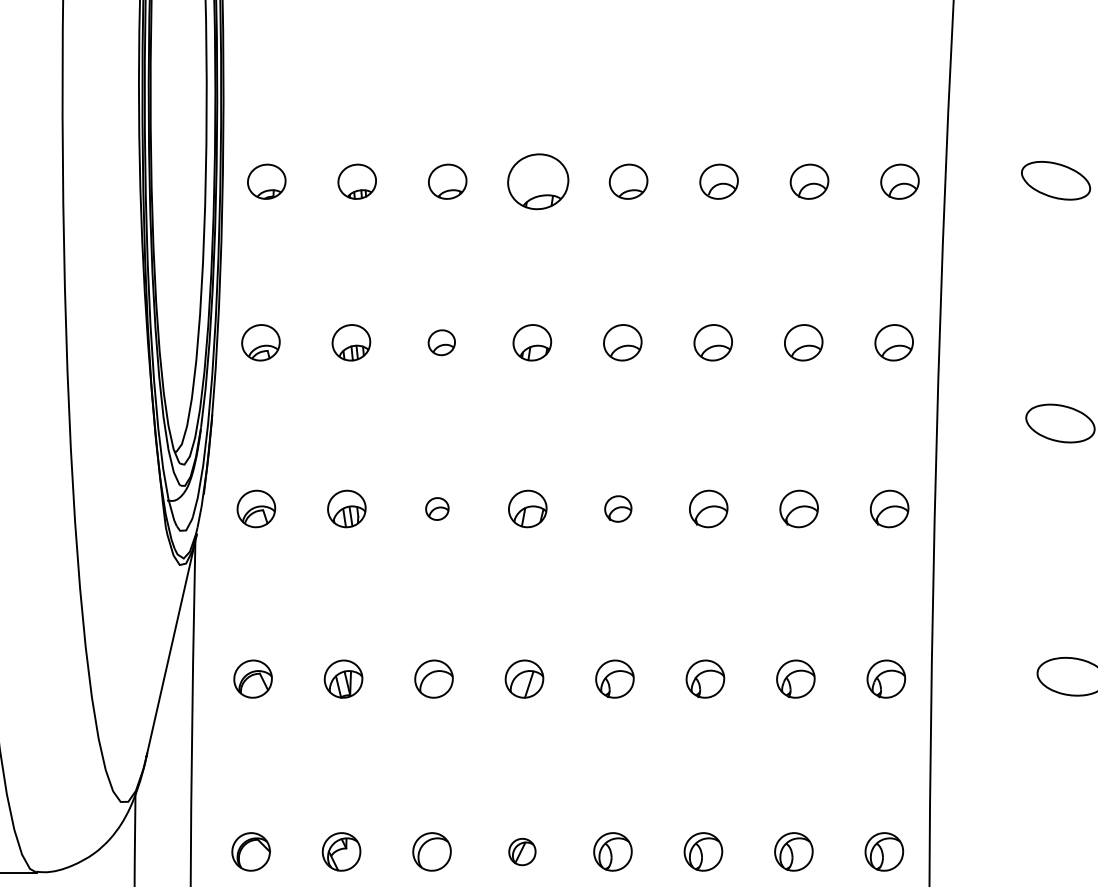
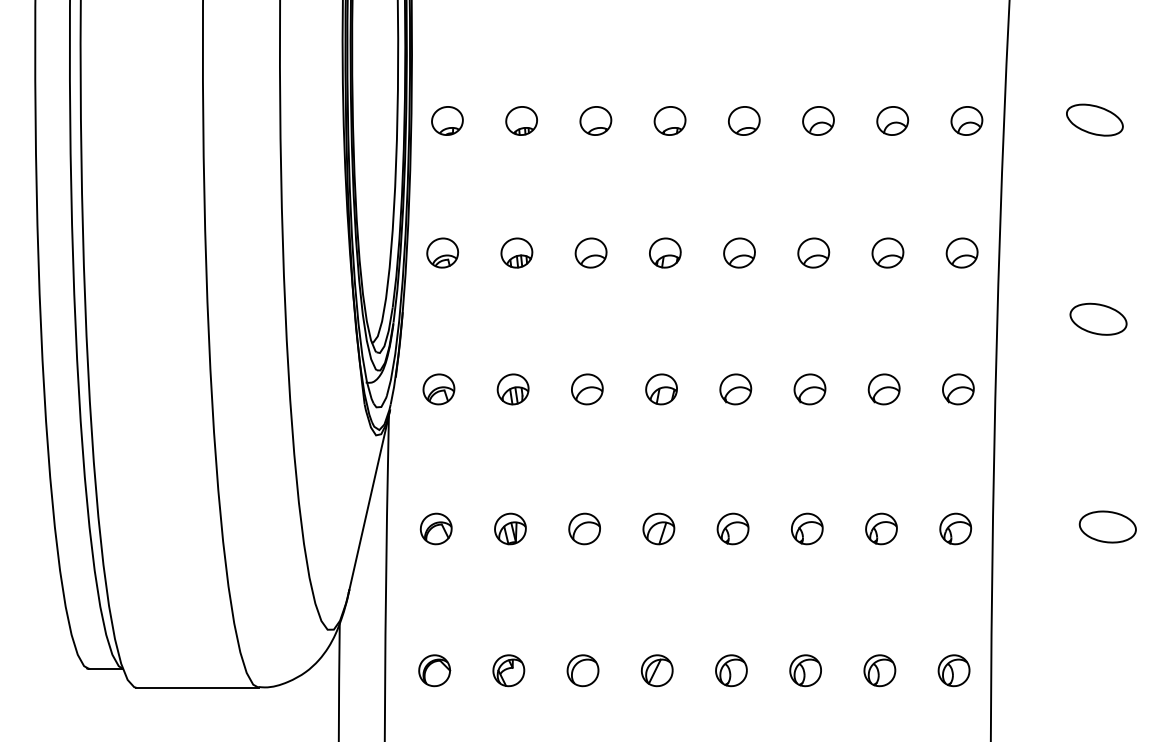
part: (537, 181) -> (669, 120), size x0.62
part: (441, 342) -> (590, 252), size x1.43
part: (437, 509) -> (587, 389), size x1.67
part: (617, 509) -> (735, 389), size x1.43
part: (521, 851) -> (656, 670), size x1.43

